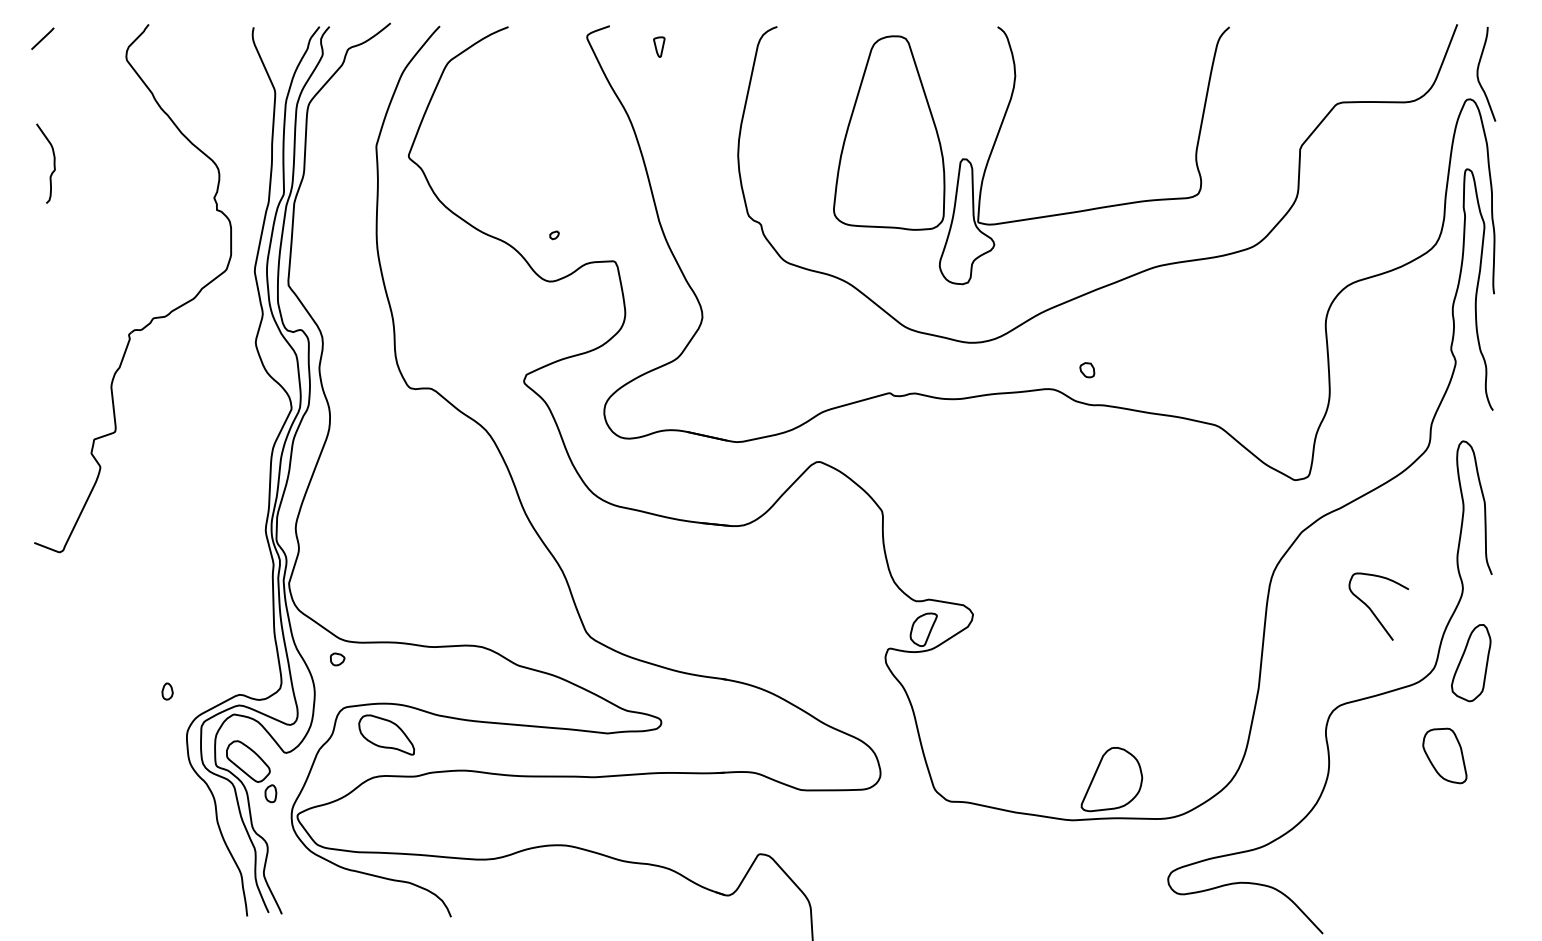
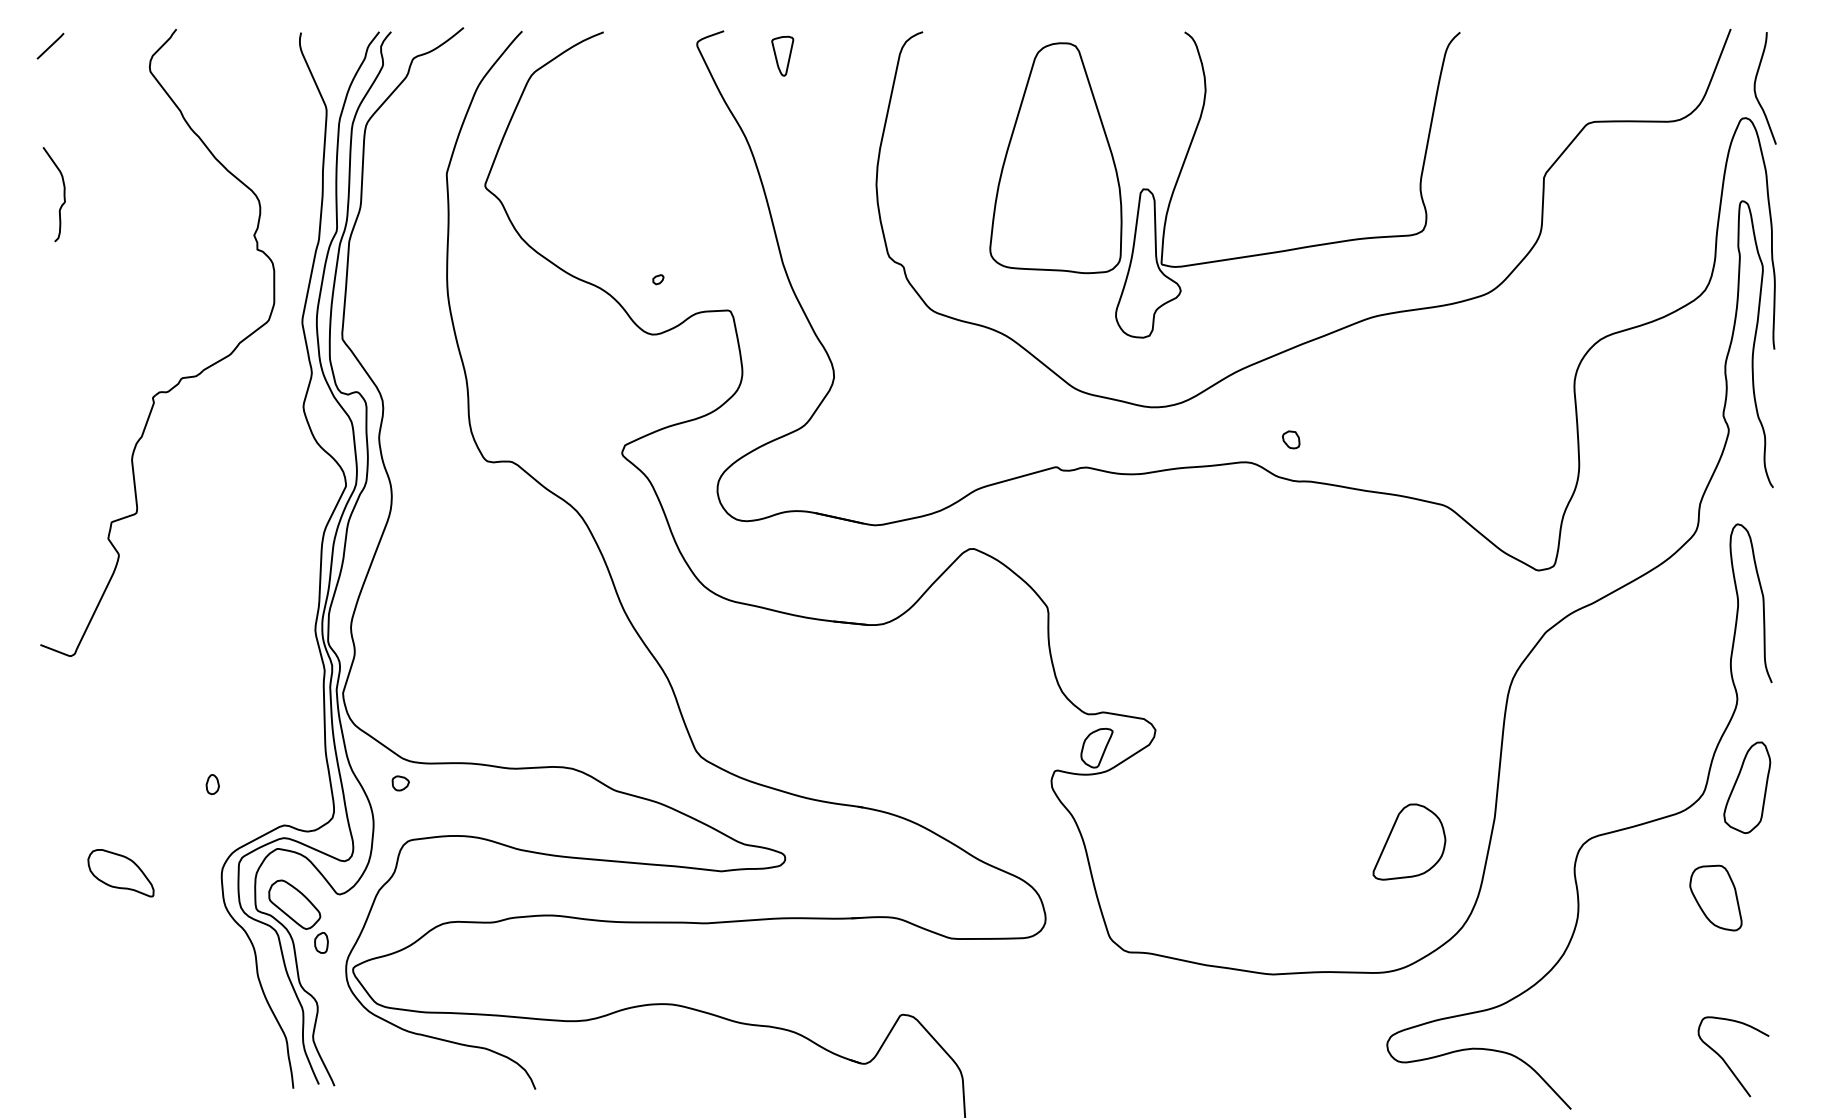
part: (659, 46) -> (782, 55), size x1.67
curve: (1372, 611) -> (1726, 1062), moved
part: (167, 691) -> (212, 784), moved
part: (386, 735) -> (120, 873), moved
part: (1111, 779) -> (1409, 841), moved

